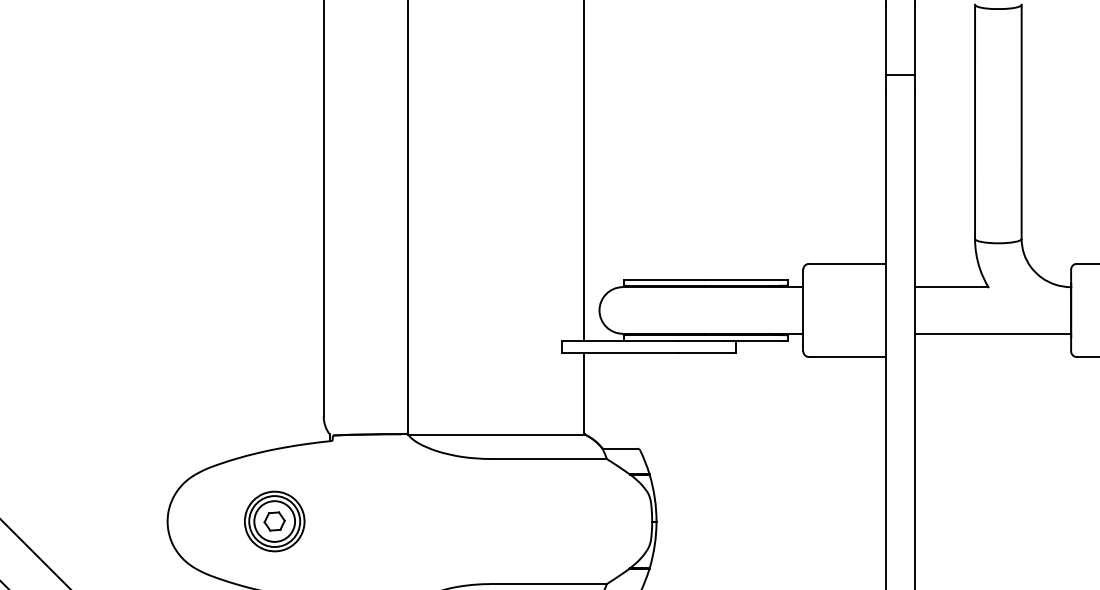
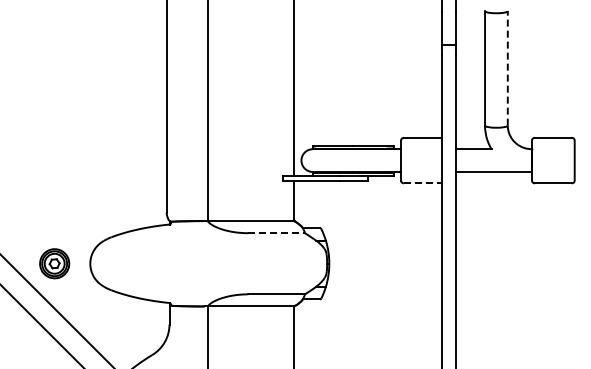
line: (1021, 120) -> (507, 67), solid -> dashed
line: (847, 357) -> (422, 183), solid -> dashed
line: (550, 459) -> (277, 233), solid -> dashed
part: (274, 520) -> (54, 263), moved

